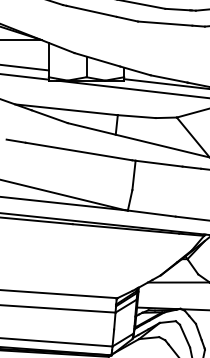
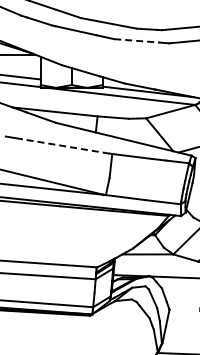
line: (166, 23) -> (137, 40), solid -> dashed
line: (78, 151) -> (65, 146), solid -> dashed

